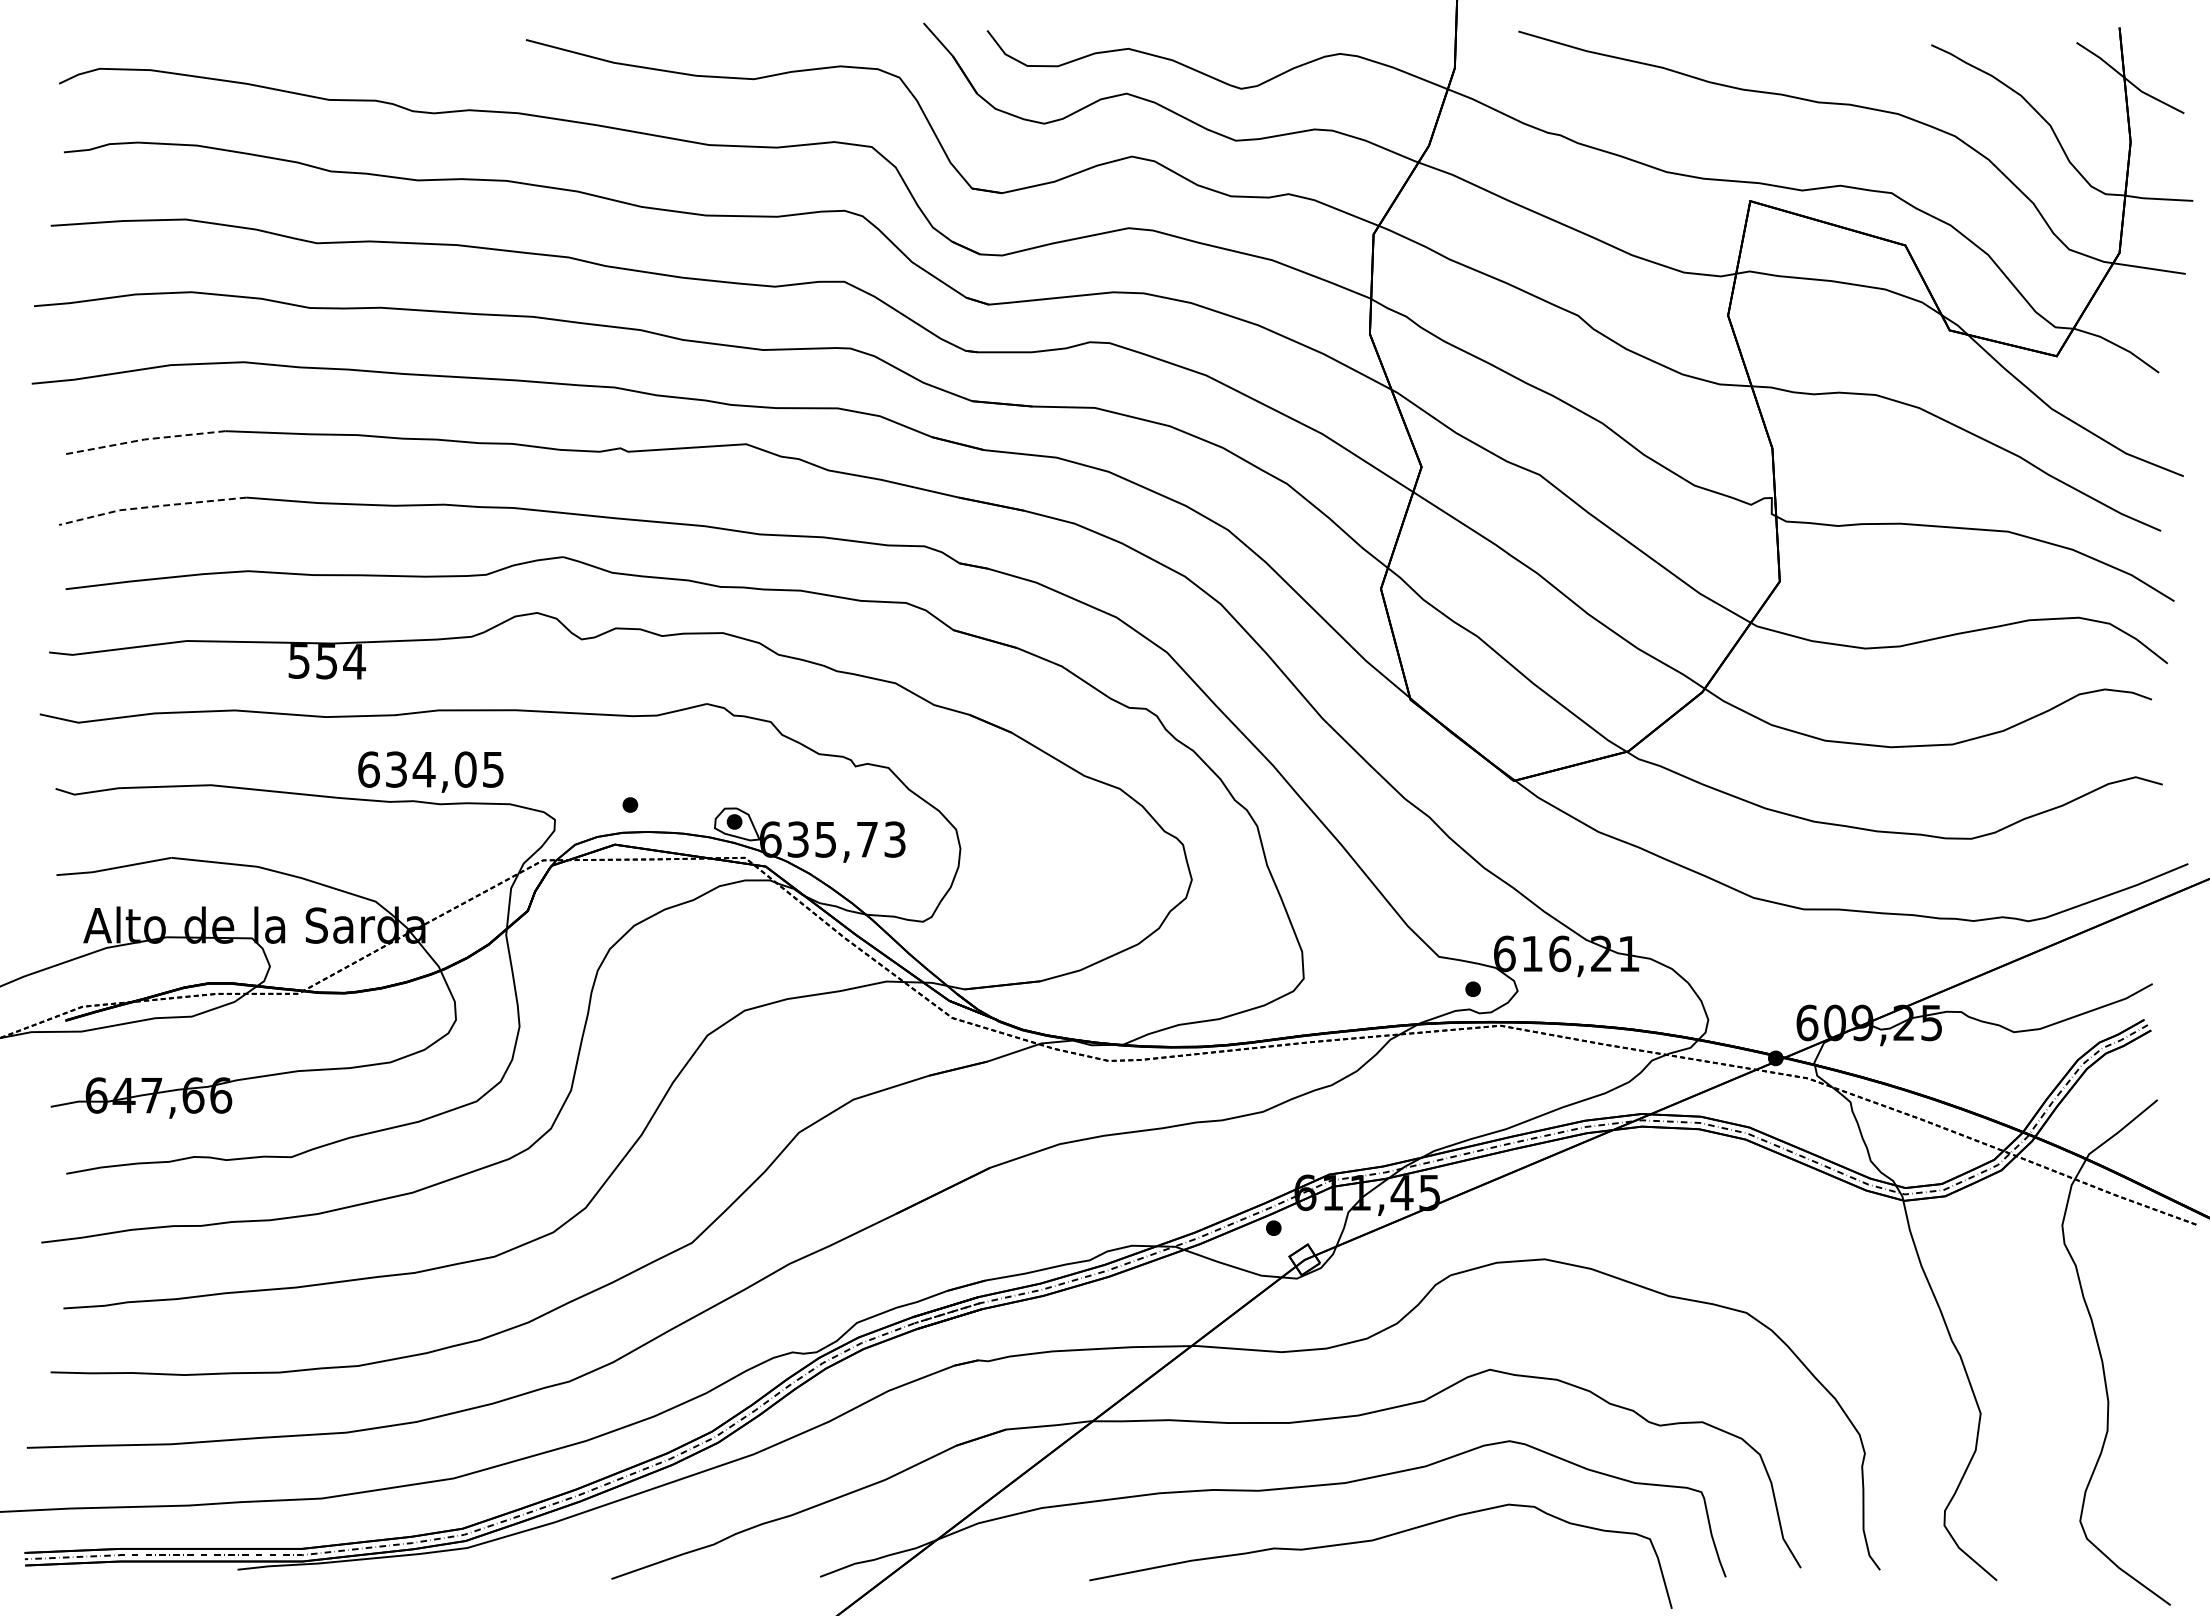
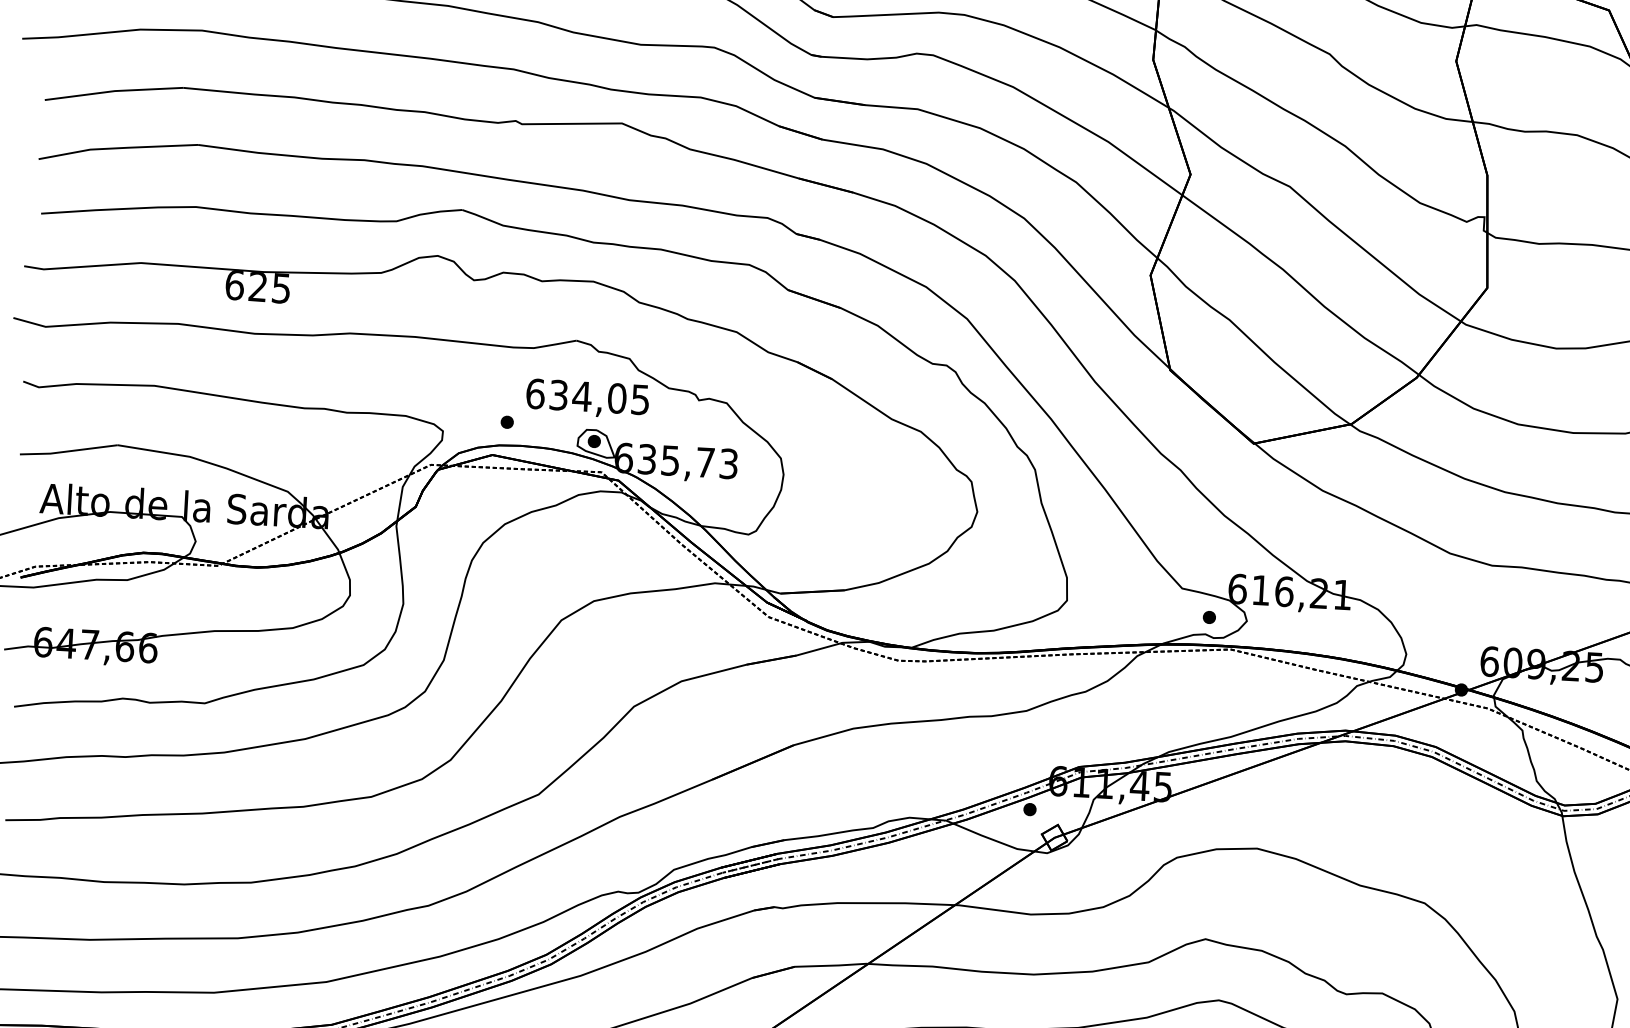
line: (143, 439) -> (113, 91), dashed -> solid
line: (152, 506) -> (118, 147), dashed -> solid
text: (327, 661) -> (258, 286), 554 -> 625
text: (430, 771) -> (587, 398), moved

